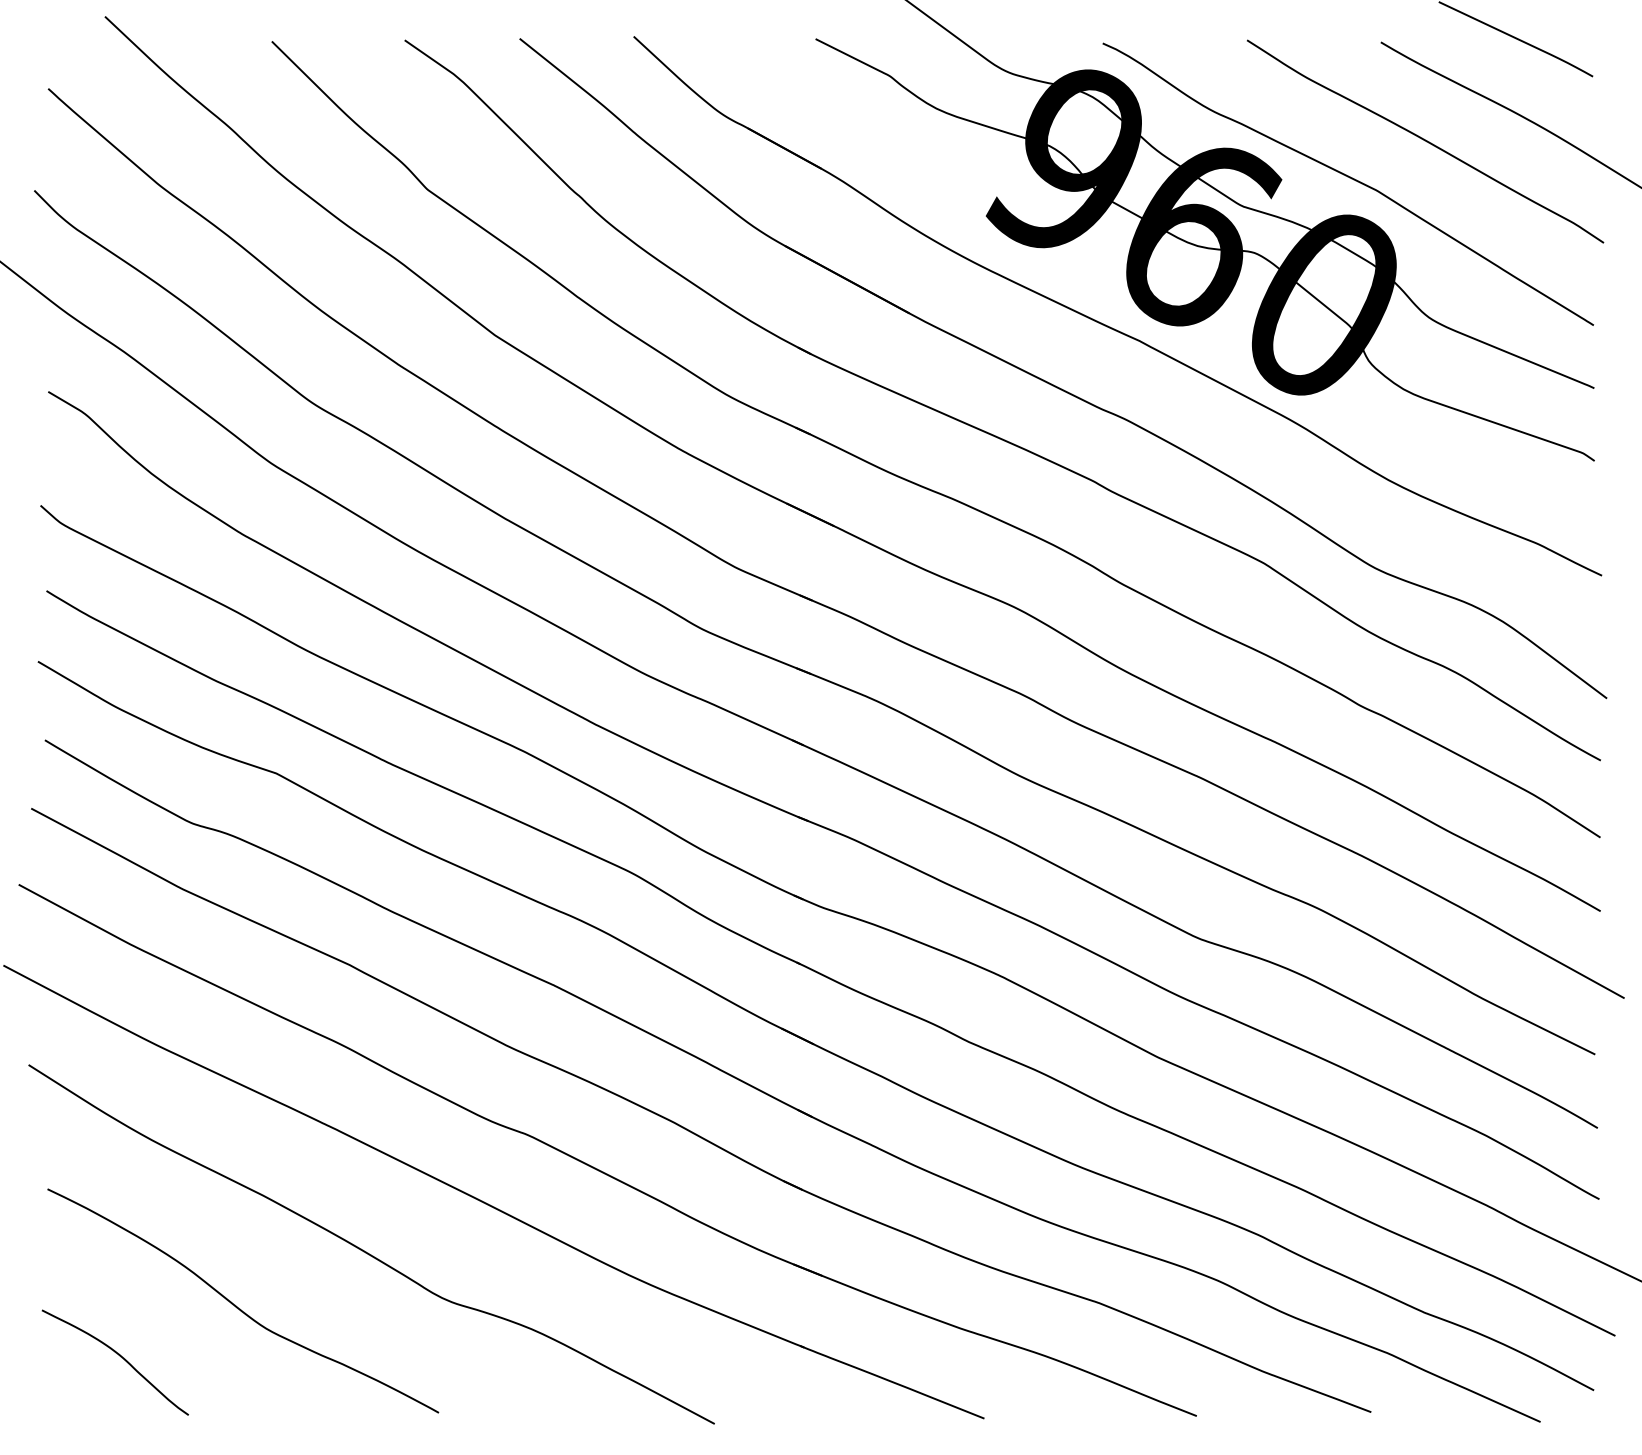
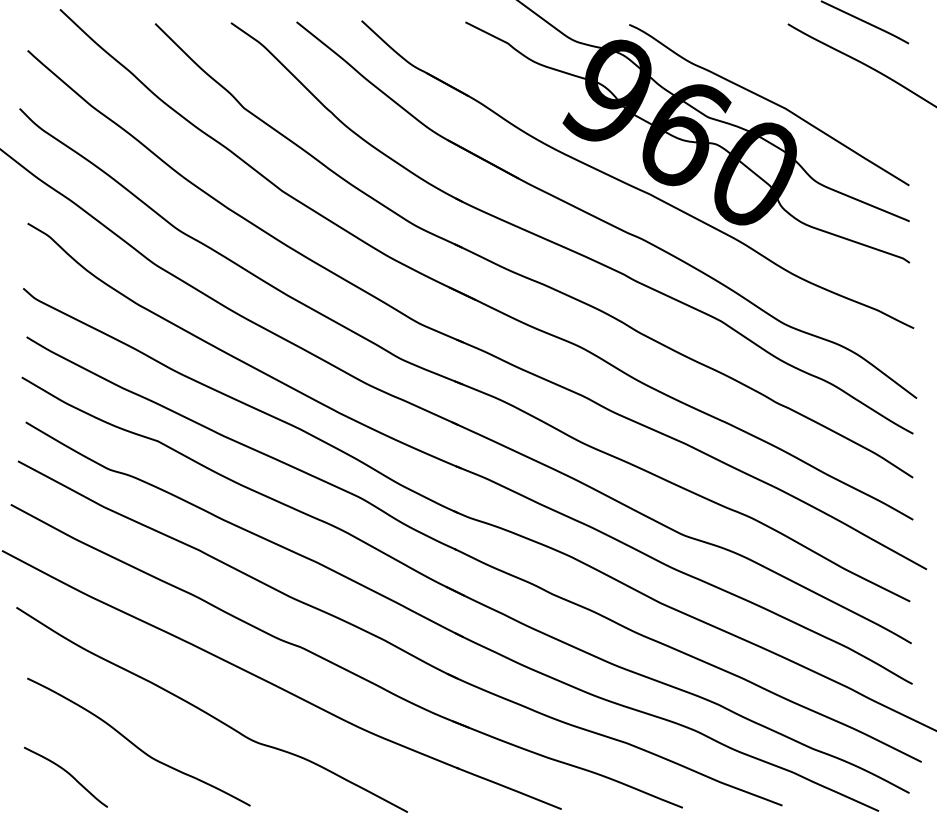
curve: (1425, 141) -> (813, 80), removed

